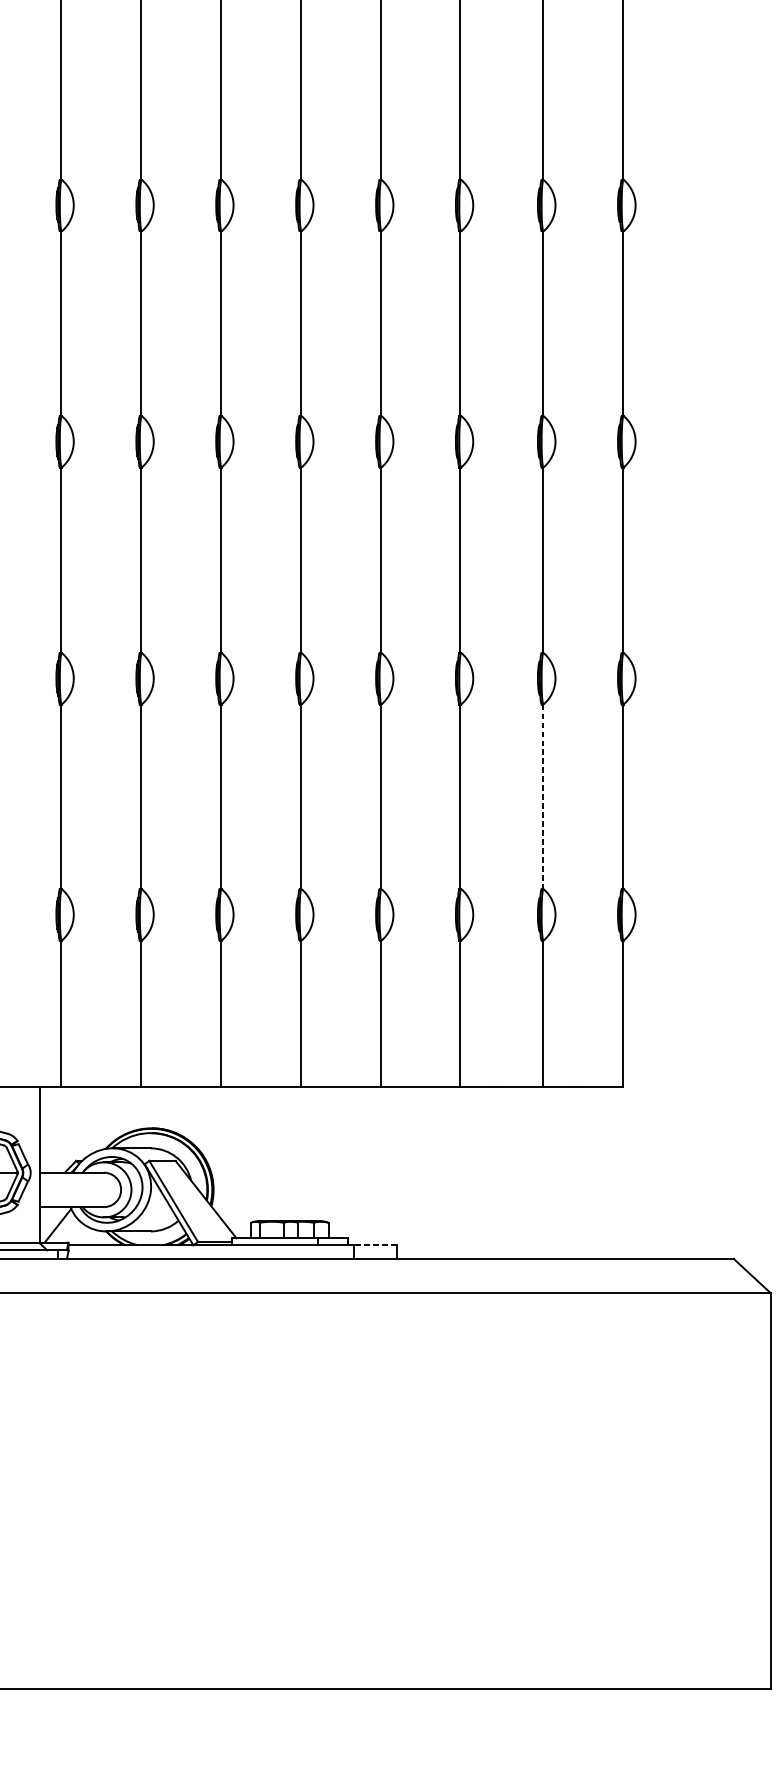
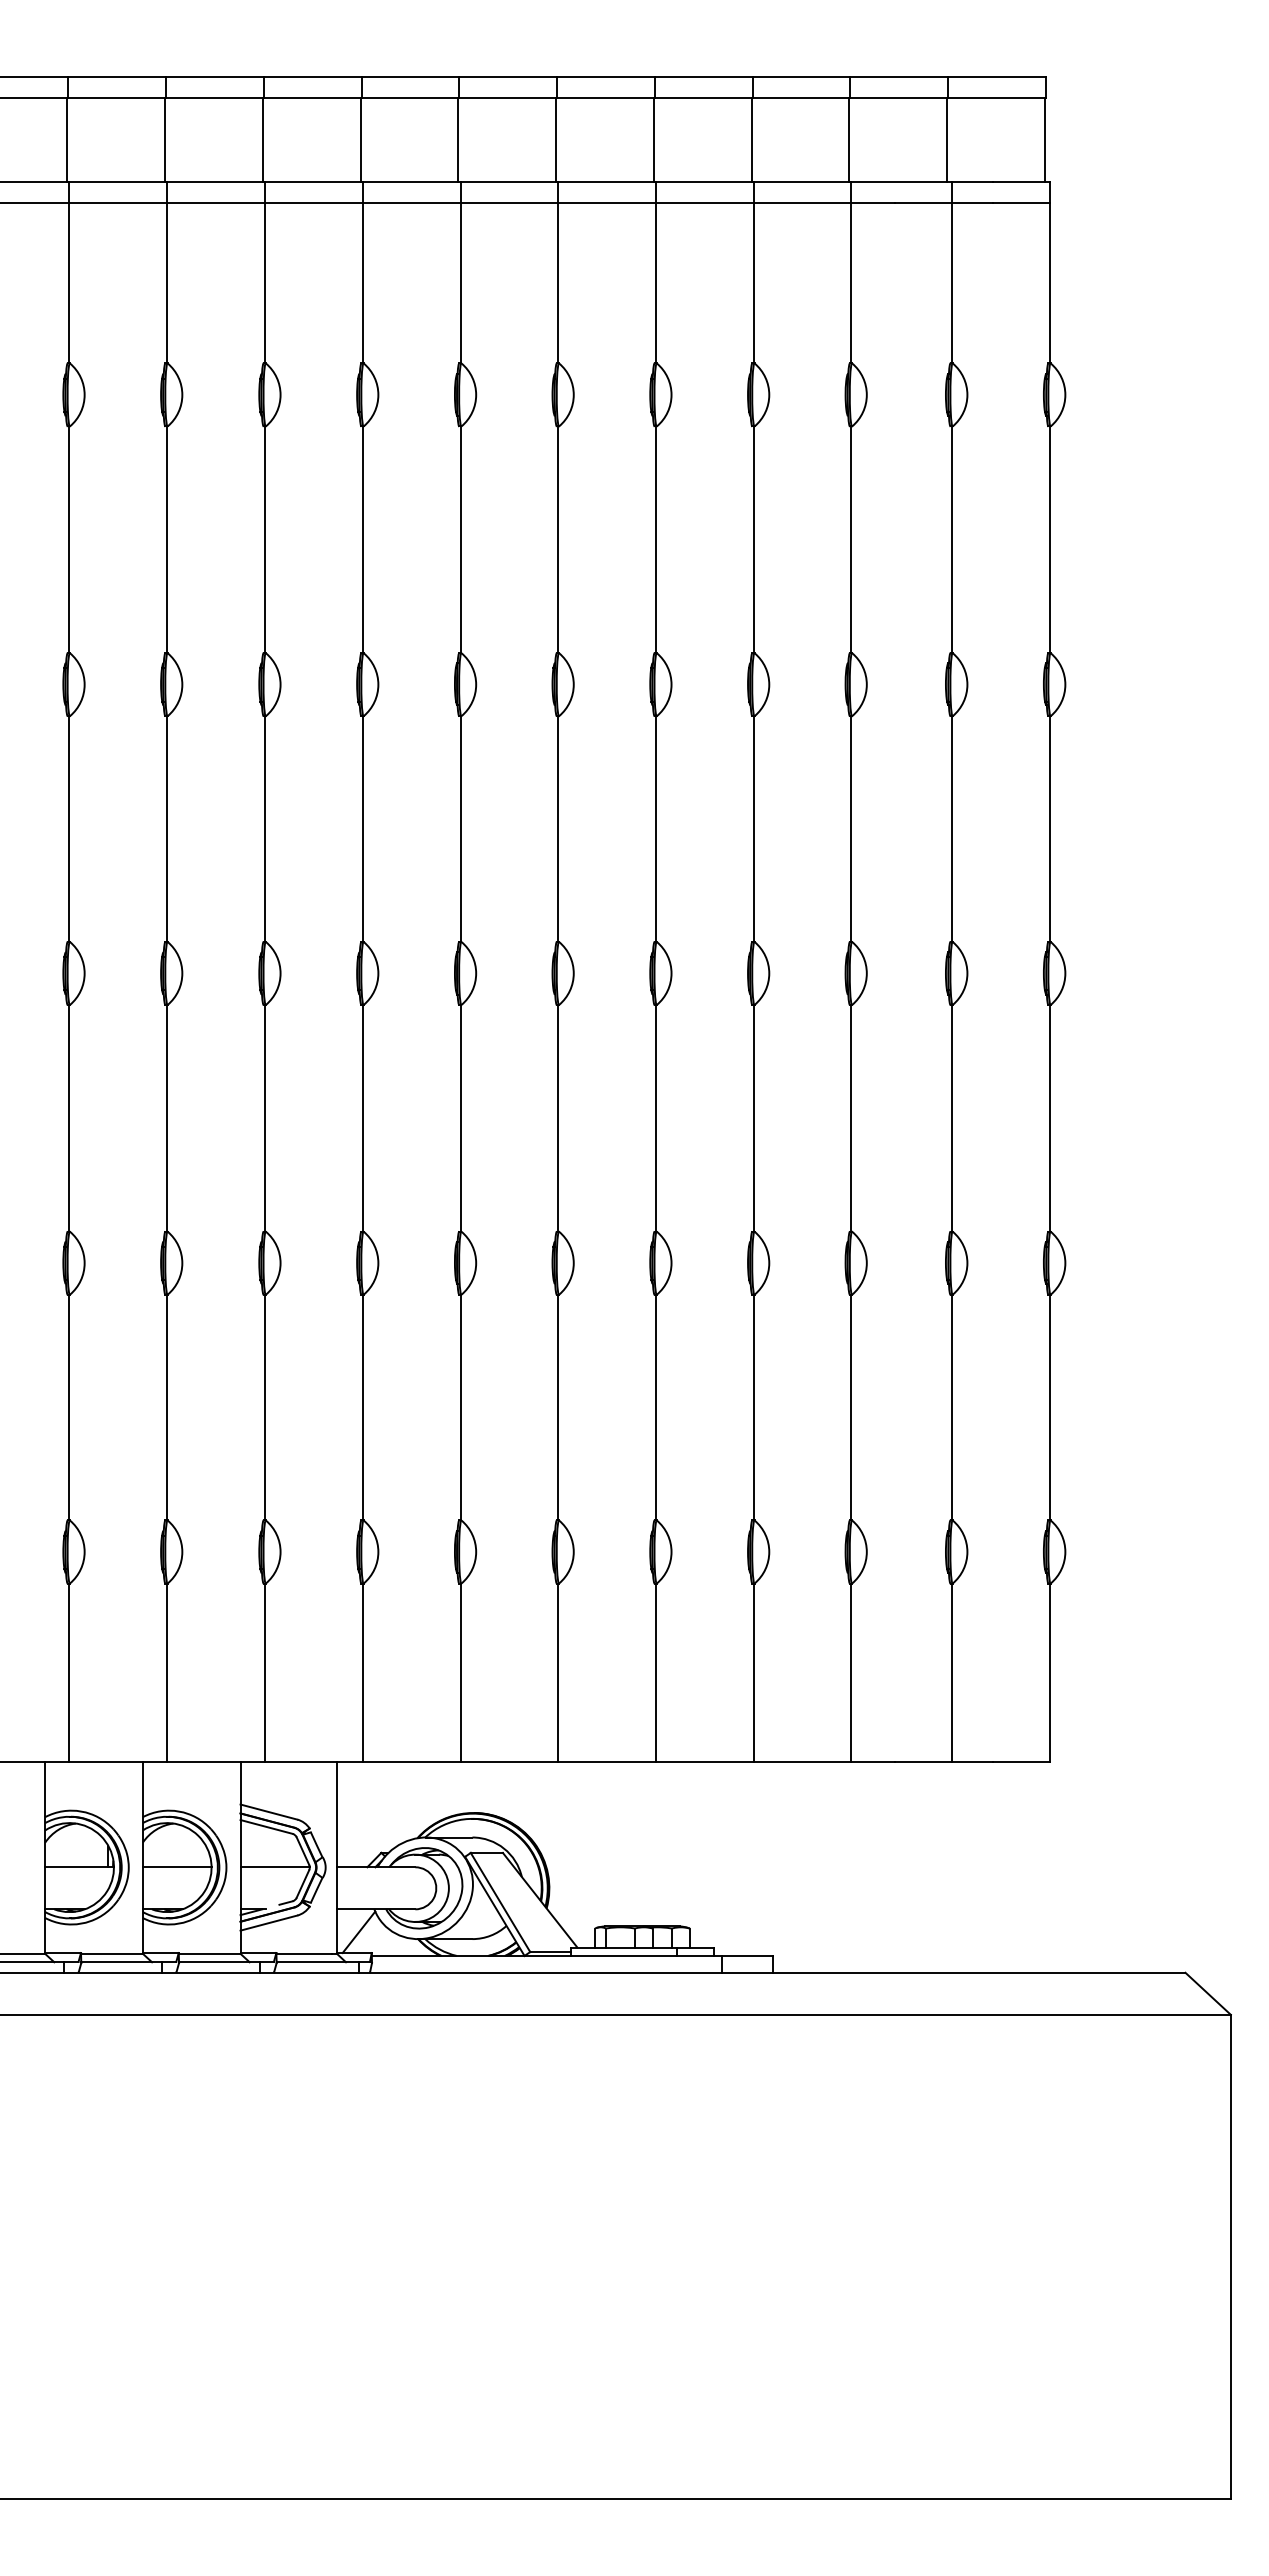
line: (542, 796) -> (951, 1407), dashed -> solid
line: (375, 1244) -> (747, 1955), dashed -> solid

